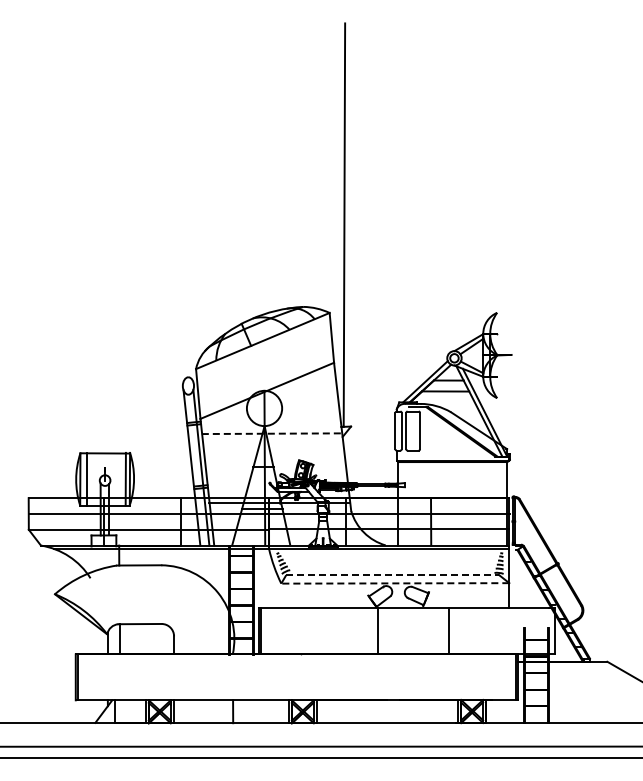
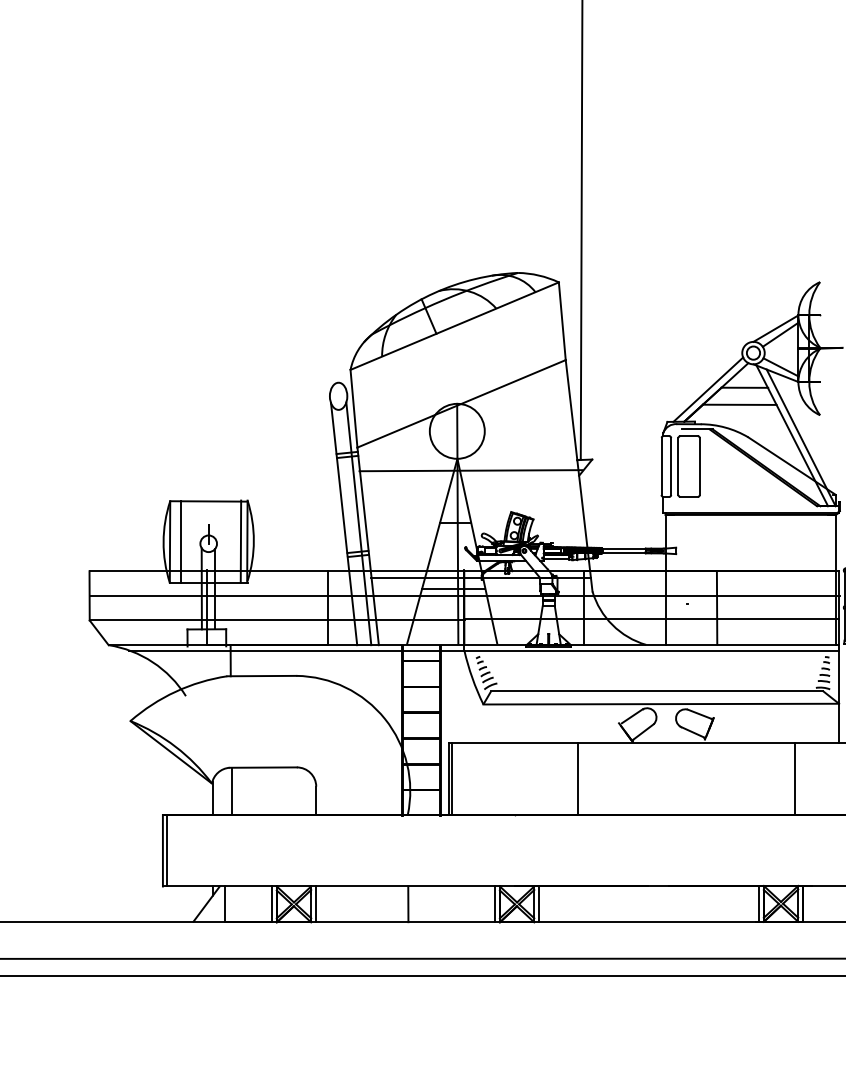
line: (273, 433) -> (471, 470), dashed -> solid
line: (393, 575) -> (658, 691), dashed -> solid
line: (394, 583) -> (659, 704), dashed -> solid
line: (378, 631) -> (578, 779), moved
line: (448, 631) -> (794, 779), moved

